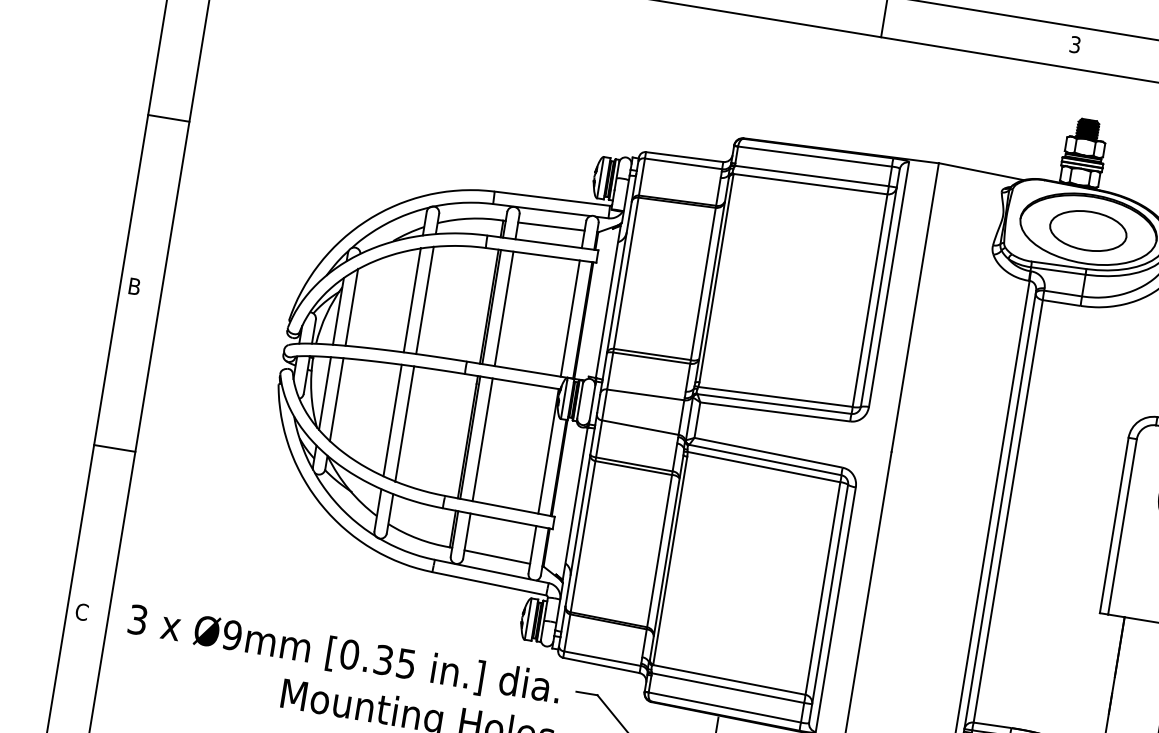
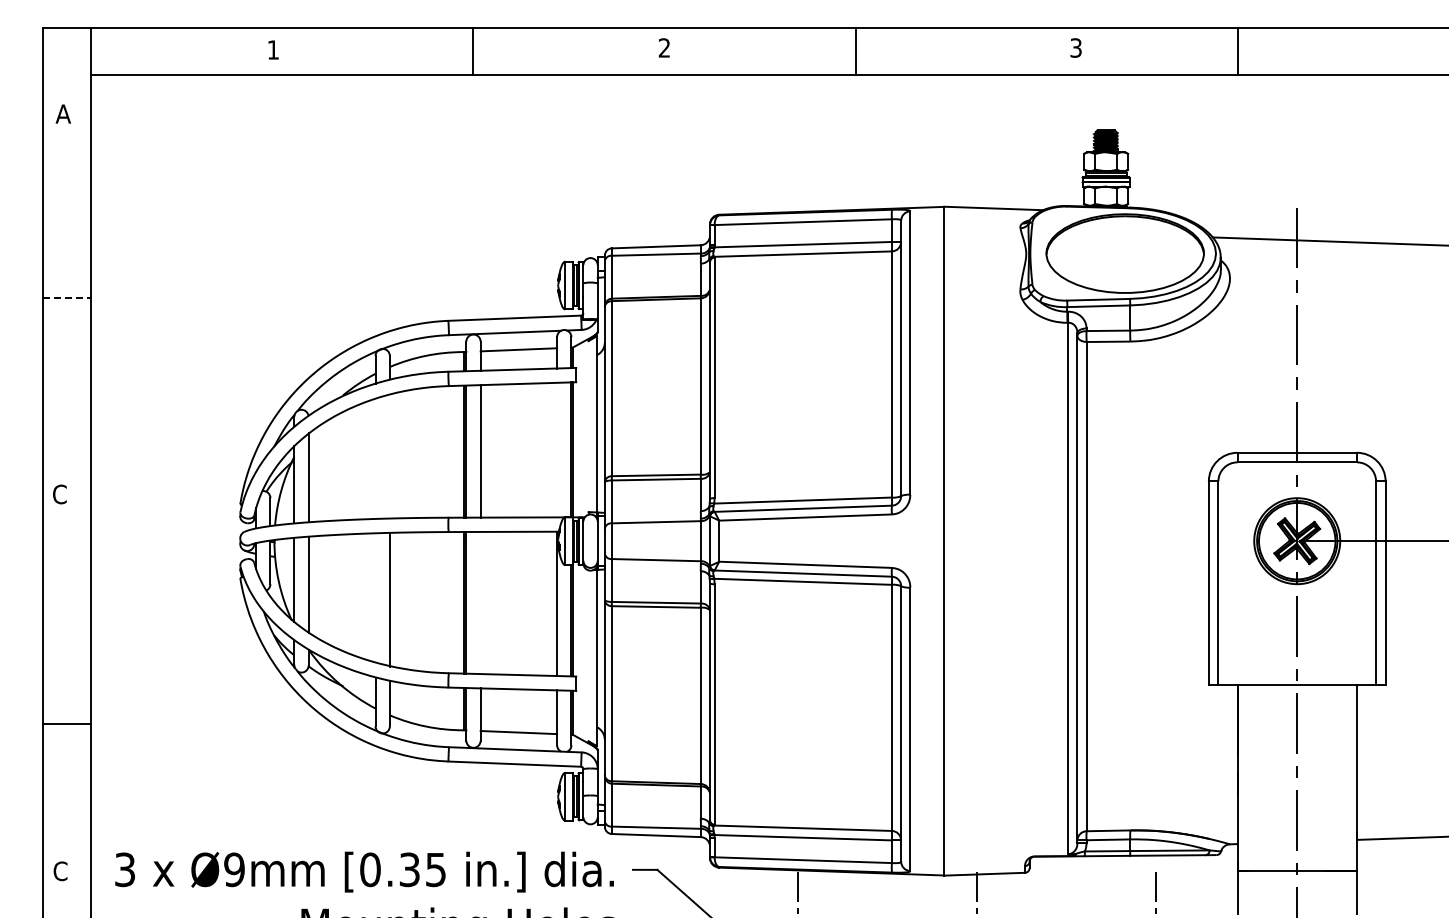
line: (168, 118) -> (67, 298), solid -> dashed
part: (1088, 230) -> (1125, 255), removed
text: (134, 286) -> (59, 494), B -> C
line: (412, 300) -> (375, 458), removed
line: (424, 300) -> (389, 456), removed
line: (570, 318) -> (557, 449), removed
line: (392, 420) -> (375, 597), removed
line: (482, 439) -> (480, 602), removed
line: (114, 448) -> (67, 723), moved

